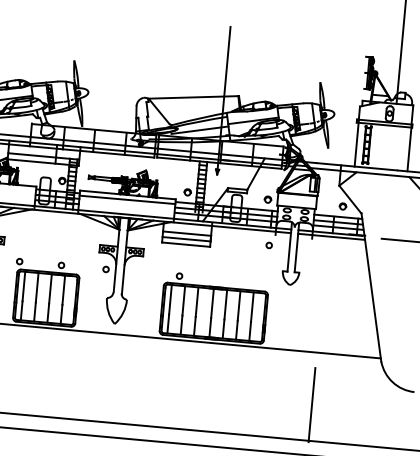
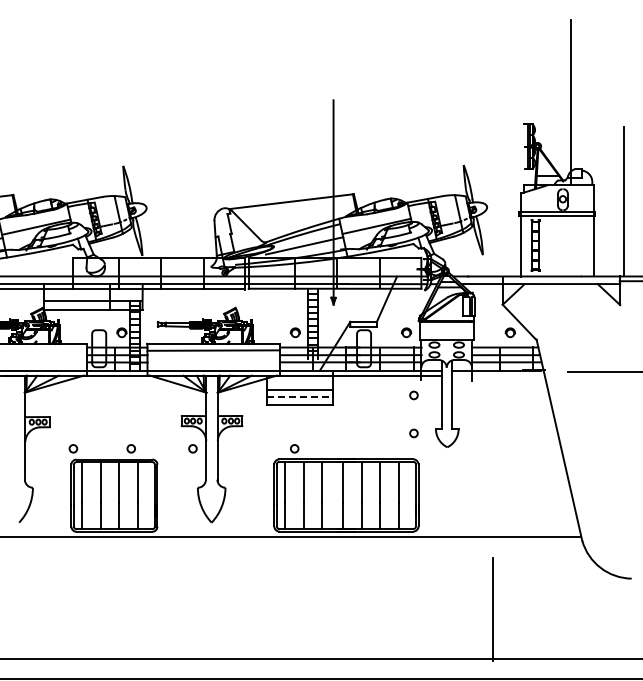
line: (331, 236) -> (498, 375), removed
line: (187, 239) -> (300, 397), solid -> dashed
circle: (266, 272) -> (413, 433), added

